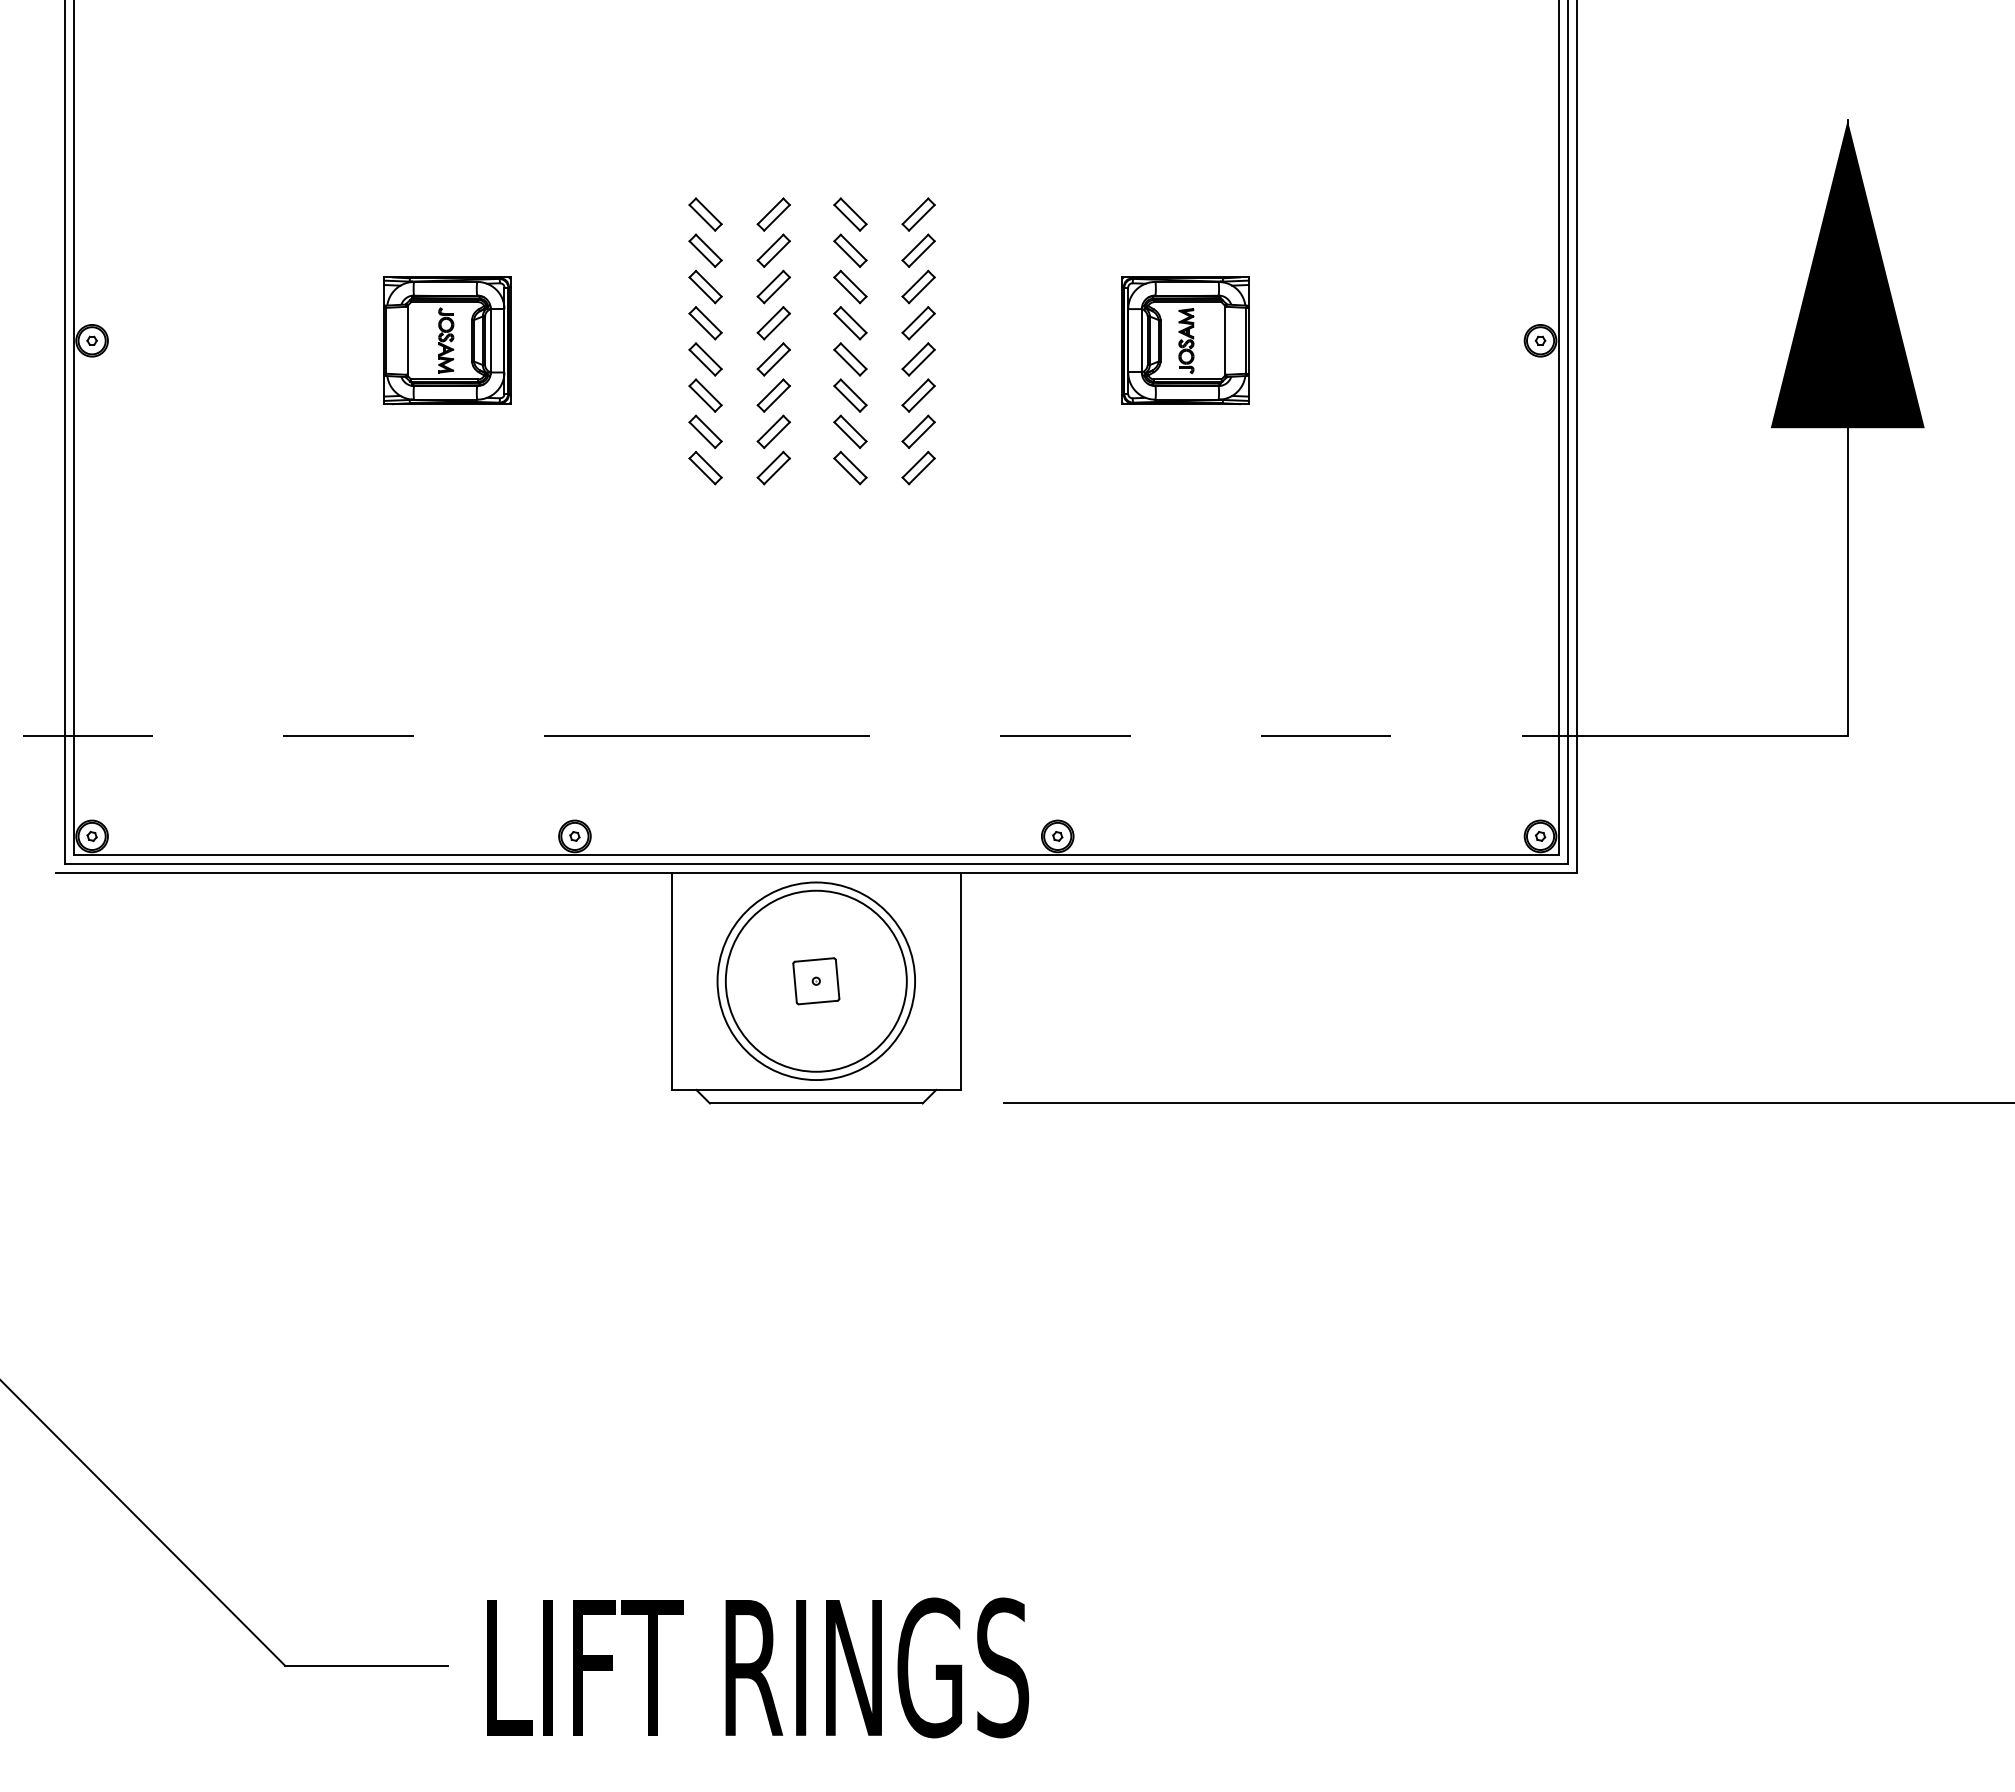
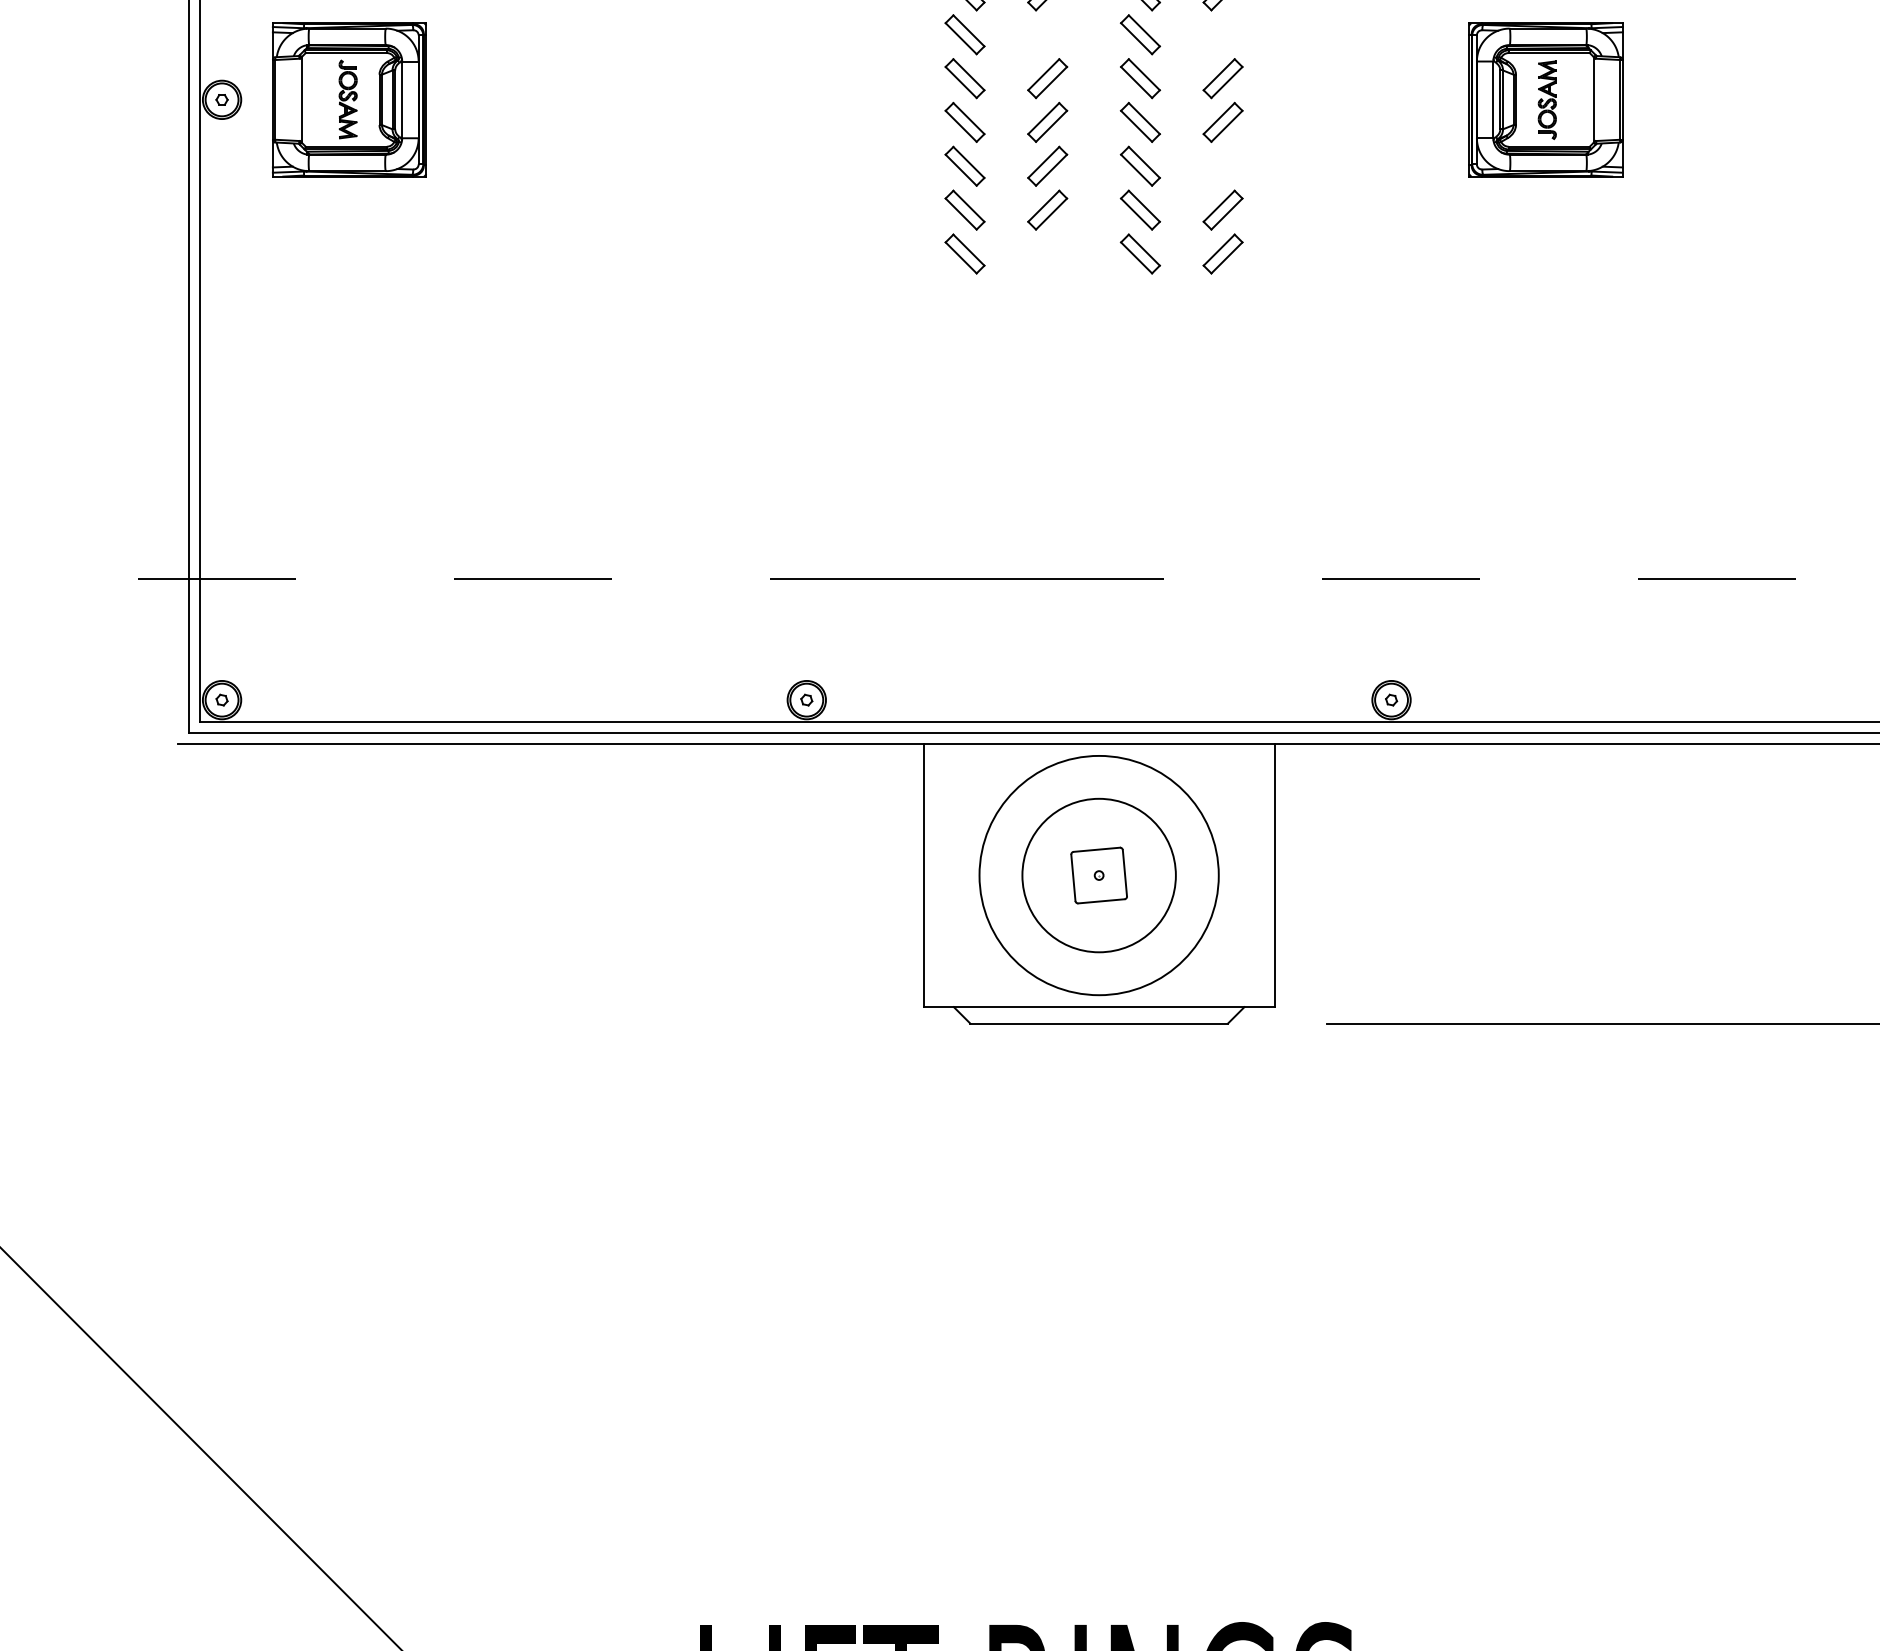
part: (773, 286) -> (1047, 34), removed
part: (918, 286) -> (1222, 34), removed
part: (447, 340) -> (349, 99), moved
part: (918, 395) -> (1222, 166), removed
part: (773, 467) -> (1047, 253), removed
circle: (815, 980) -> (1098, 874), size x0.7

